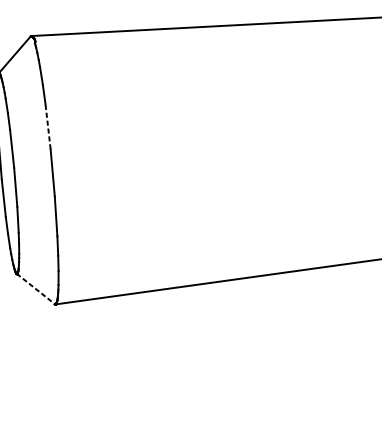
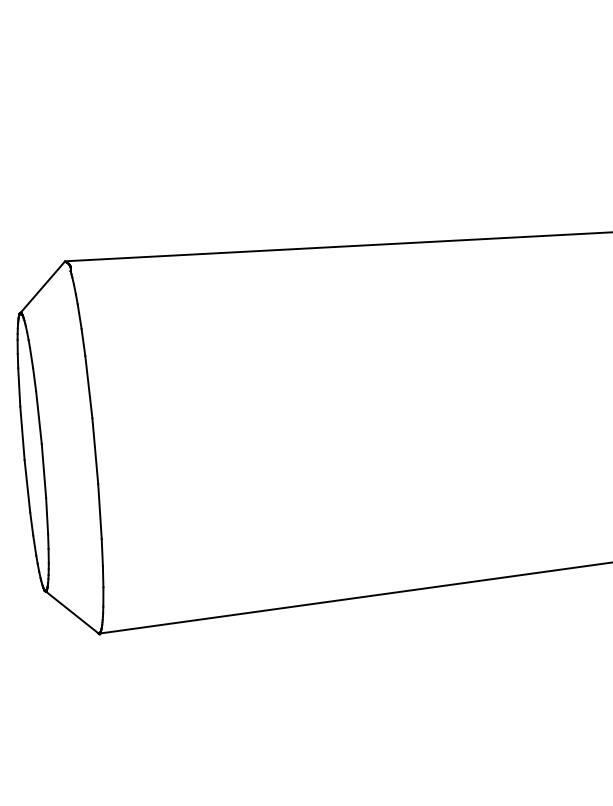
line: (47, 126) -> (88, 386), dashed -> solid
line: (35, 289) -> (71, 612), dashed -> solid

